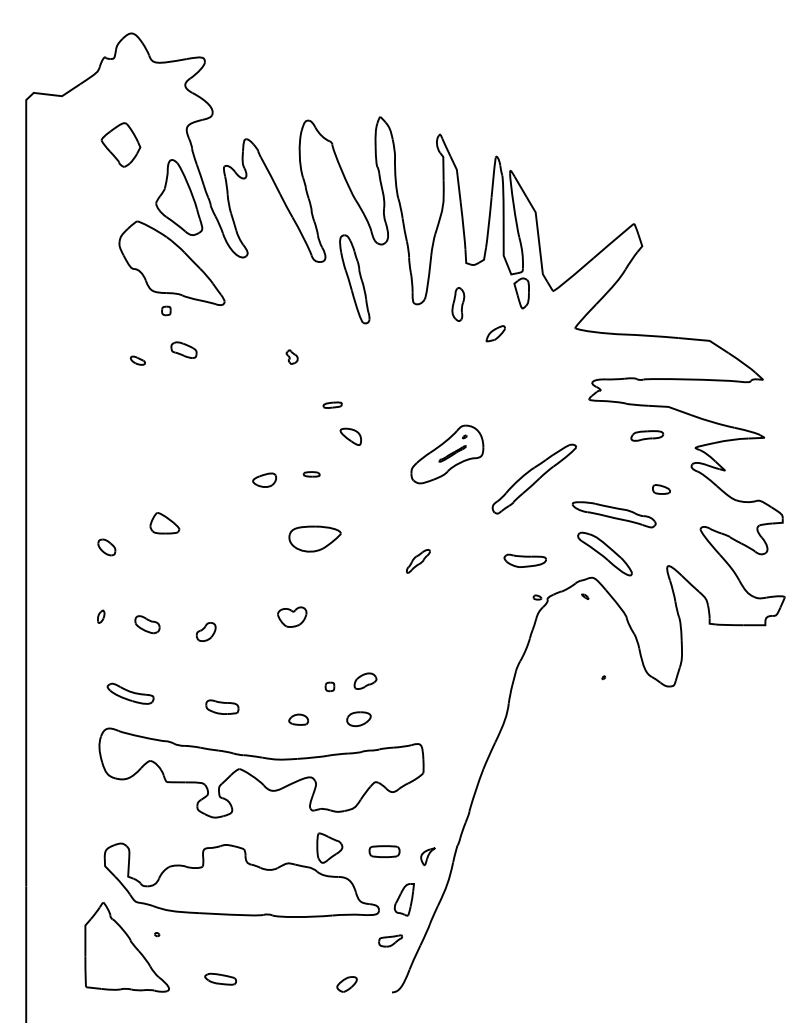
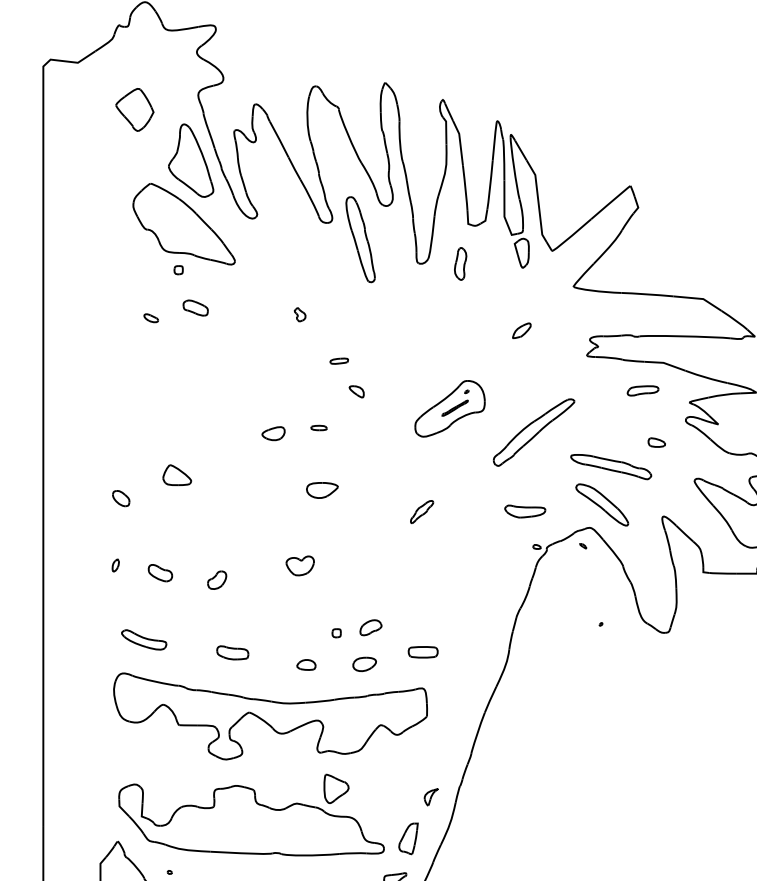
part: (495, 333) -> (521, 330), moved
part: (350, 436) -> (356, 391), size x0.71
part: (315, 538) -> (322, 489), size x0.62
part: (384, 851) -> (423, 652), moved

